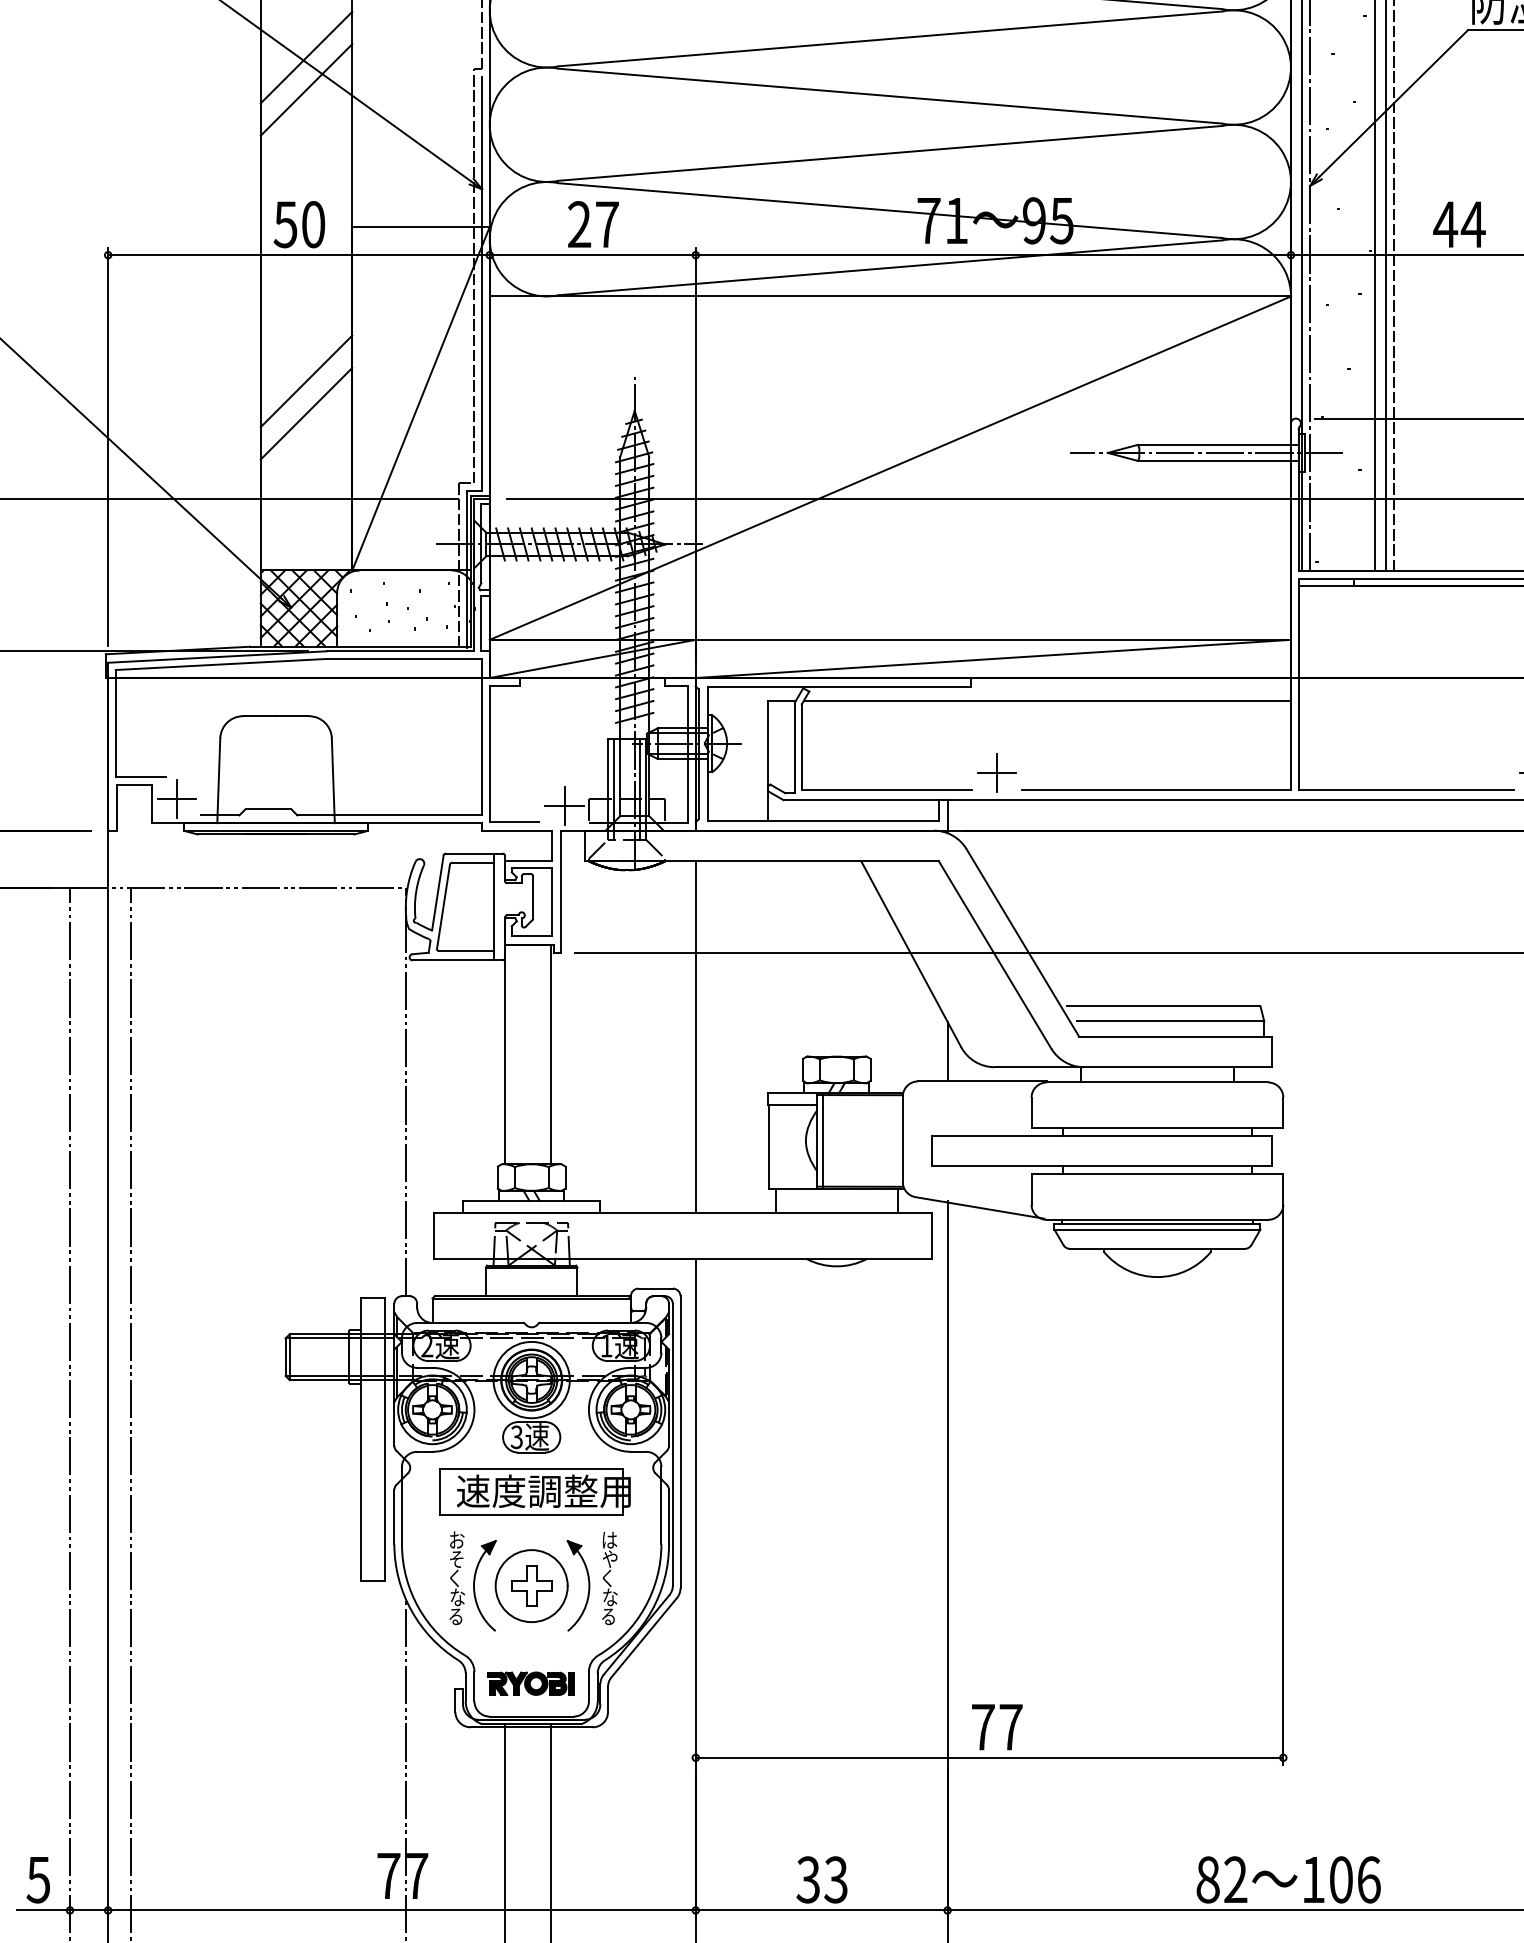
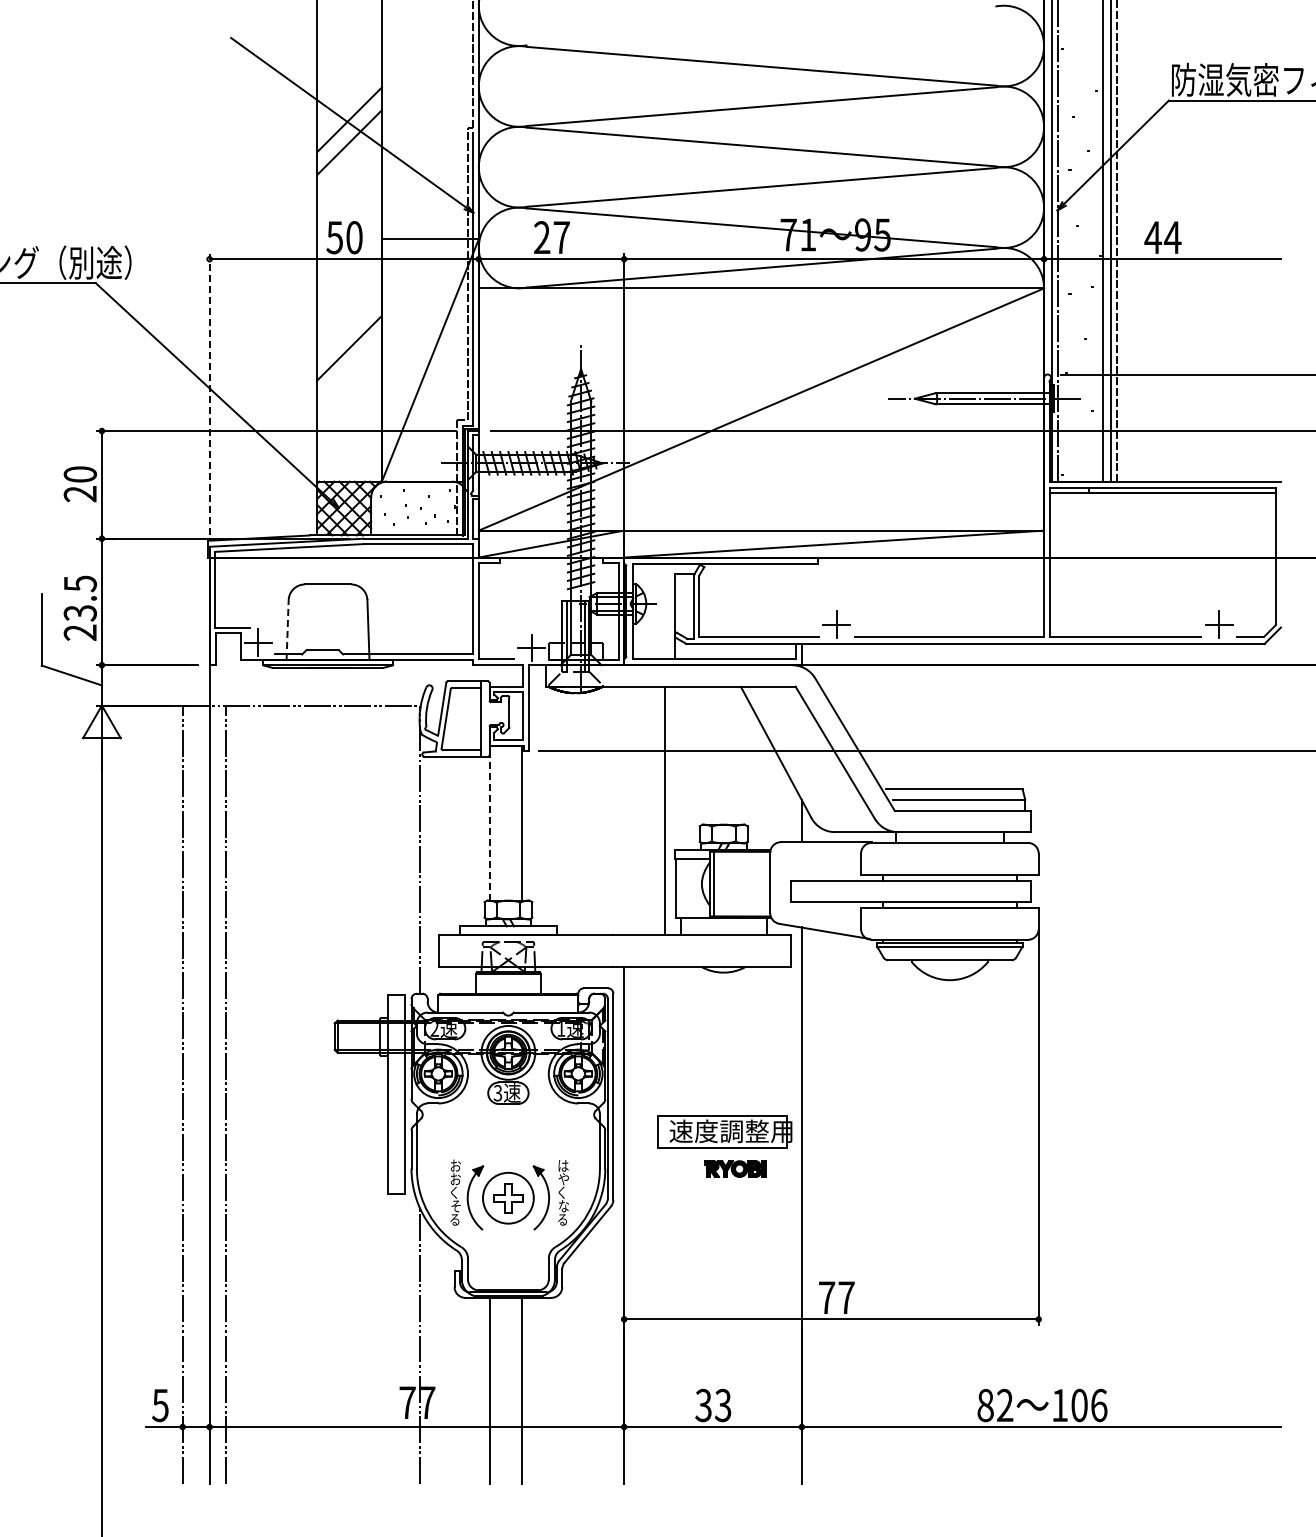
line: (306, 412) -> (349, 370), removed
line: (108, 446) -> (209, 394), solid -> dashed
line: (1047, 700) -> (872, 573), removed
line: (218, 781) -> (287, 630), solid -> dashed
line: (696, 1036) -> (665, 810), moved
line: (504, 1053) -> (489, 822), solid -> dashed
part: (534, 1491) -> (724, 1131), moved
text: (456, 1559) -> (455, 1179), そ -> お
text: (458, 1597) -> (456, 1206), な -> そ
part: (530, 1684) -> (735, 1169), moved

